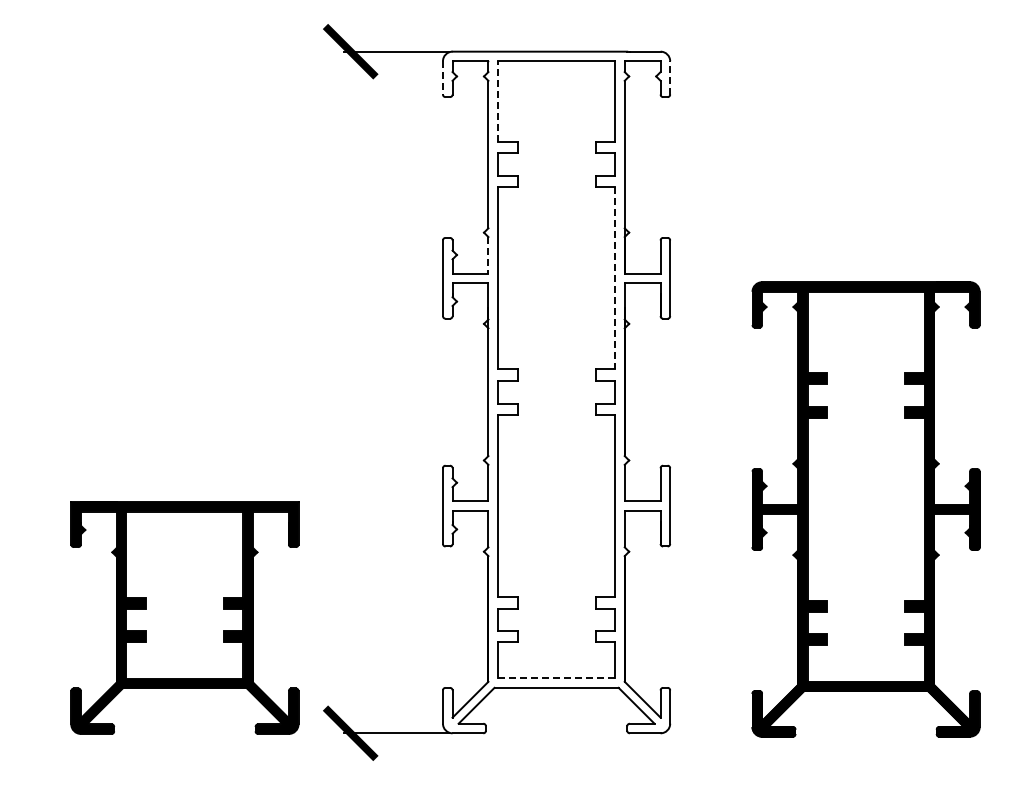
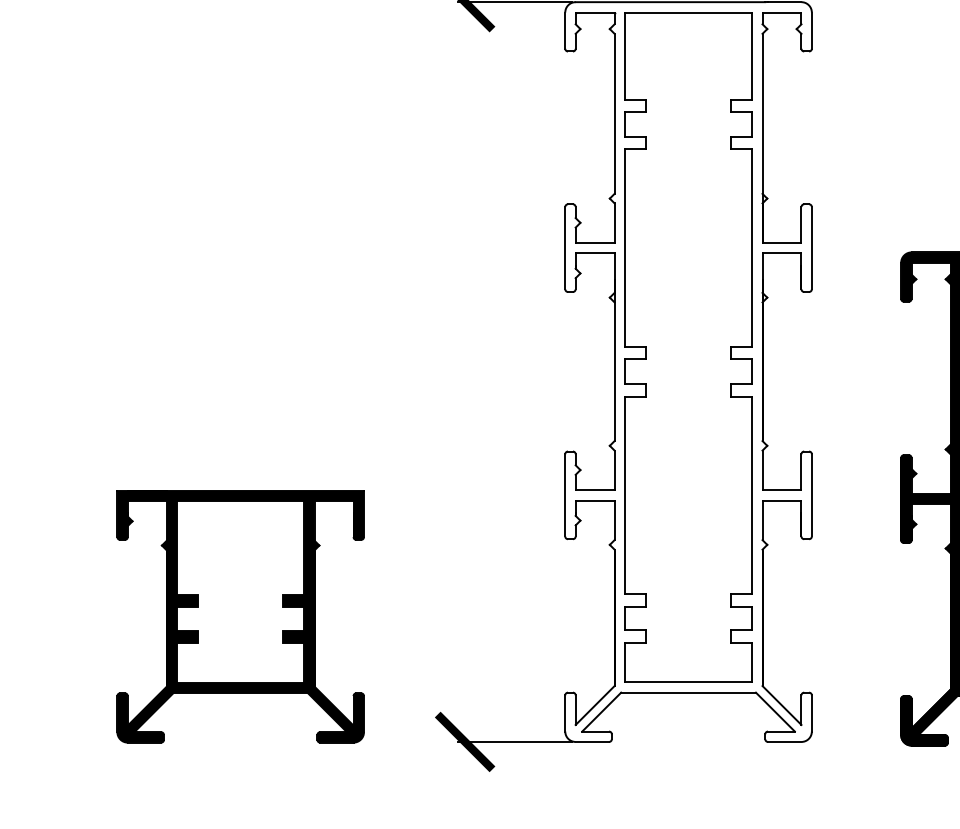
line: (442, 77) -> (564, 30), dashed -> solid
line: (670, 77) -> (812, 30), dashed -> solid
line: (498, 100) -> (625, 55), dashed -> solid
line: (488, 255) -> (614, 223), dashed -> solid
line: (615, 278) -> (752, 248), dashed -> solid
part: (184, 617) -> (240, 616), moved
line: (556, 678) -> (688, 682), dashed -> solid

